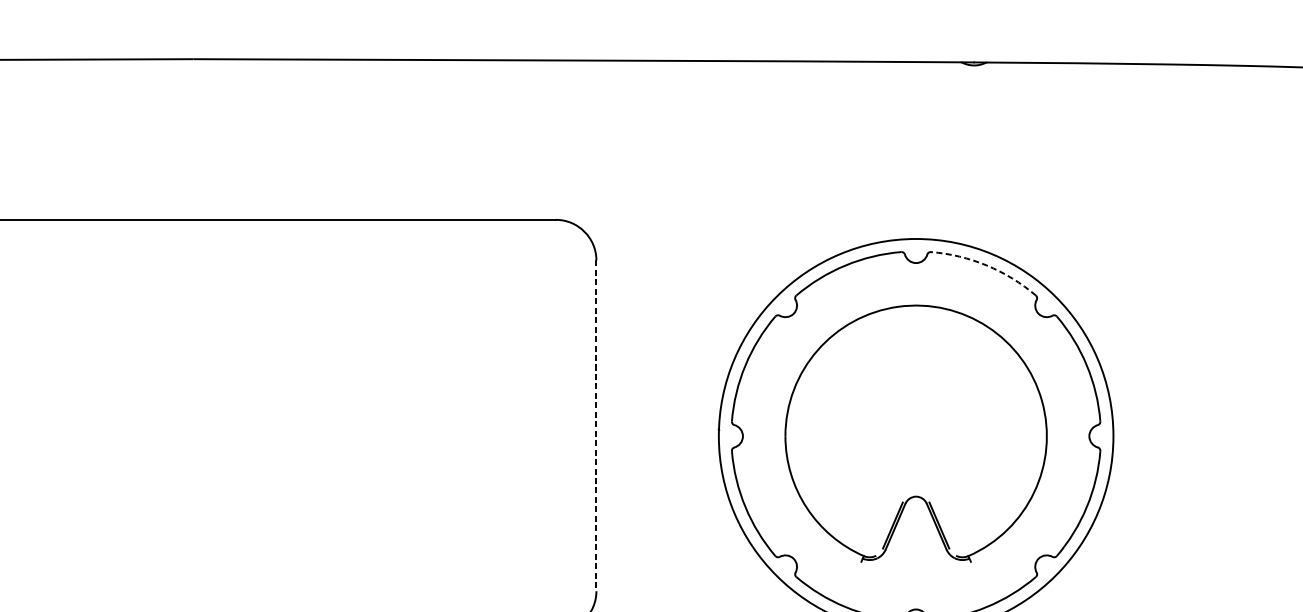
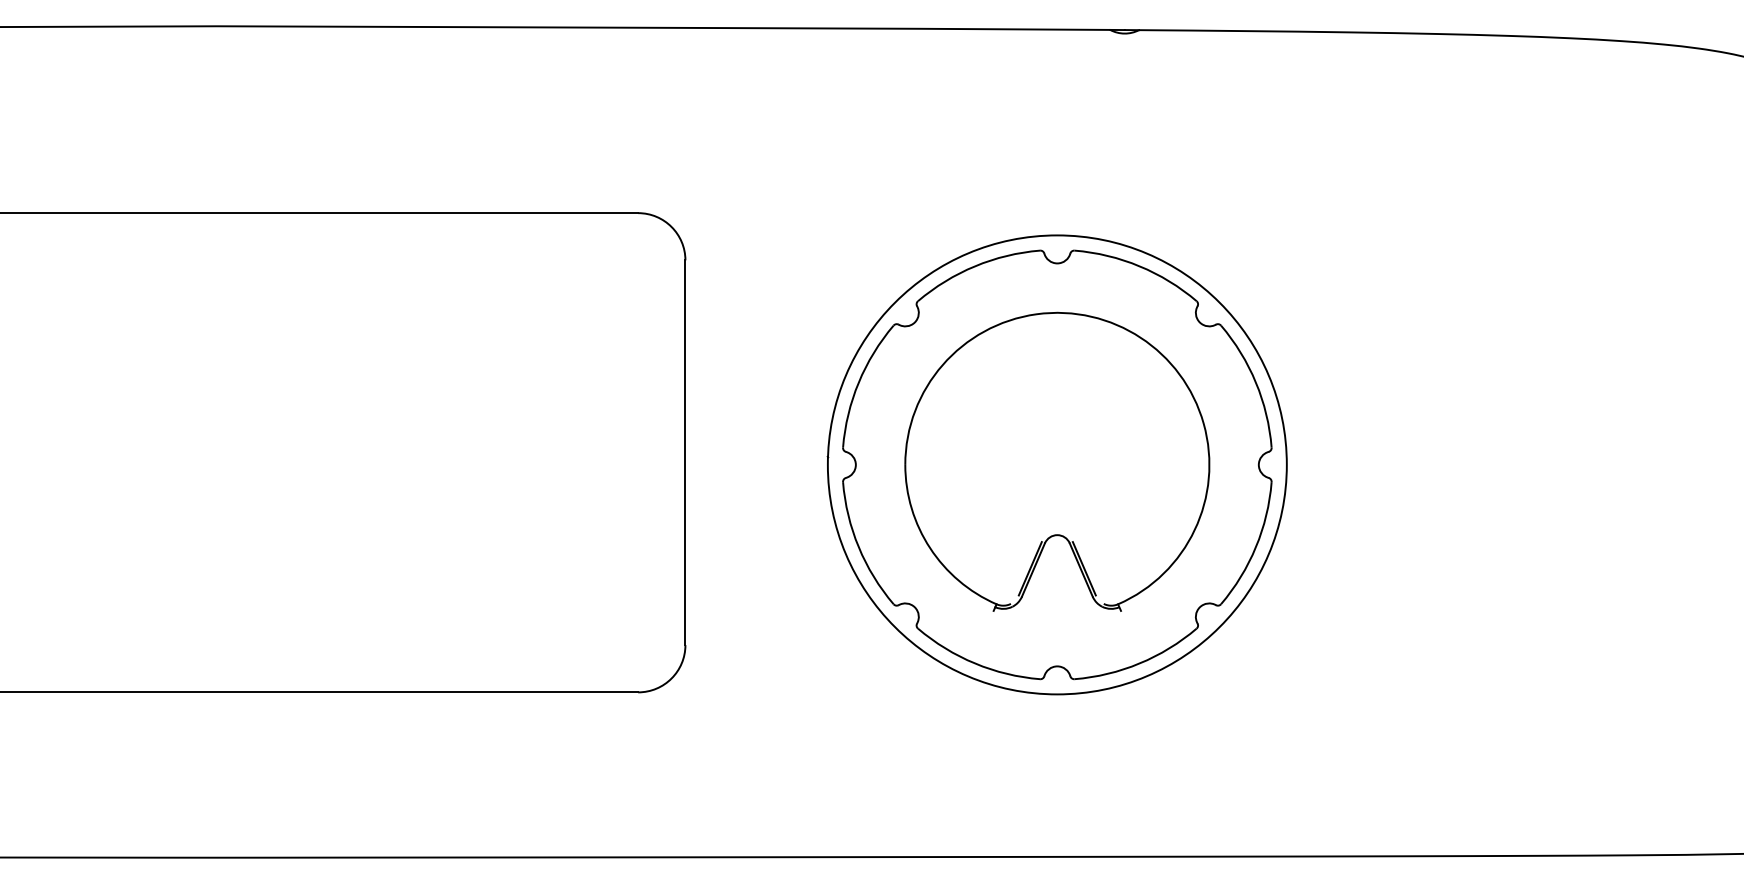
arc: (986, 265) -> (1139, 266), dashed -> solid
line: (596, 426) -> (685, 453), dashed -> solid

